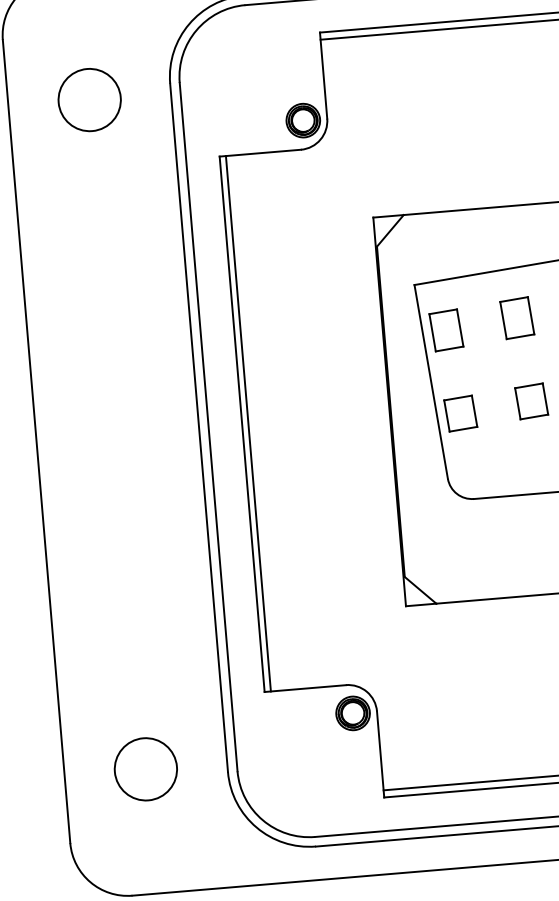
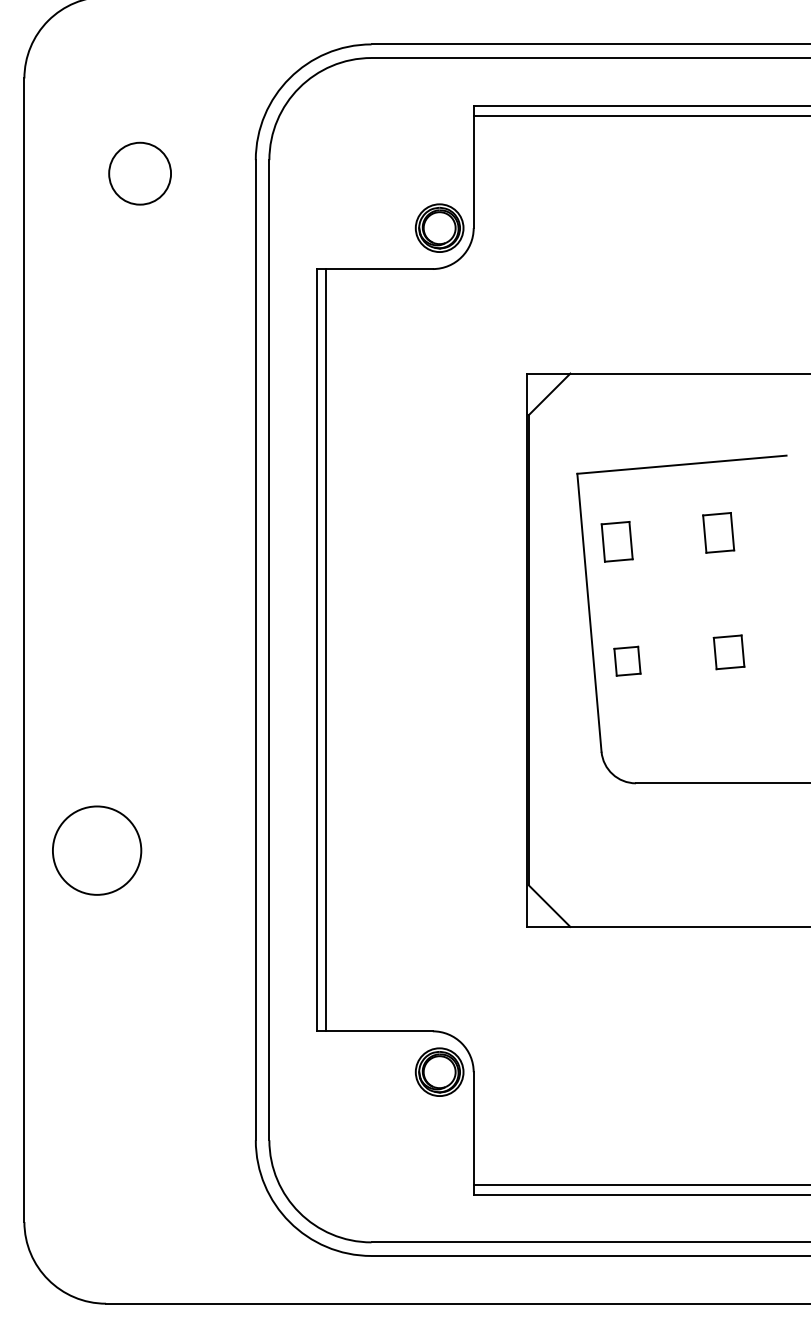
circle: (89, 99) -> (139, 173), size x0.7
part: (517, 317) -> (718, 532), size x0.7
part: (446, 330) -> (617, 541), size x0.7
part: (531, 401) -> (728, 652), size x0.7
part: (460, 413) -> (627, 661), size x0.6
circle: (146, 769) -> (97, 850), moved

